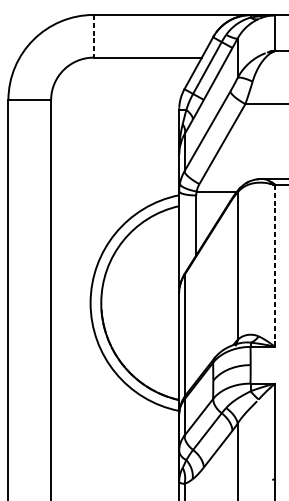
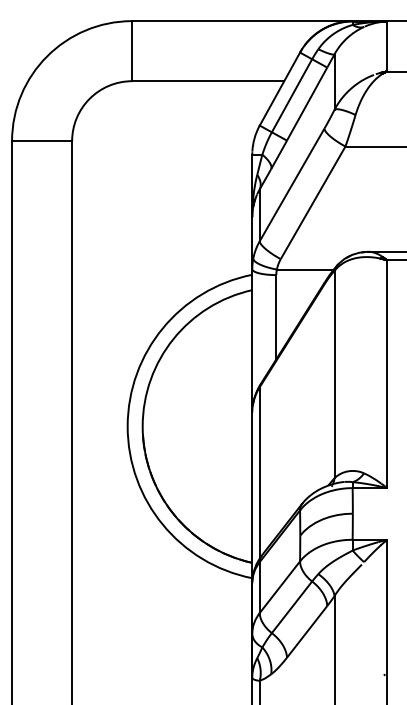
line: (94, 36) -> (132, 51), dashed -> solid
line: (275, 266) -> (387, 374), dashed -> solid

